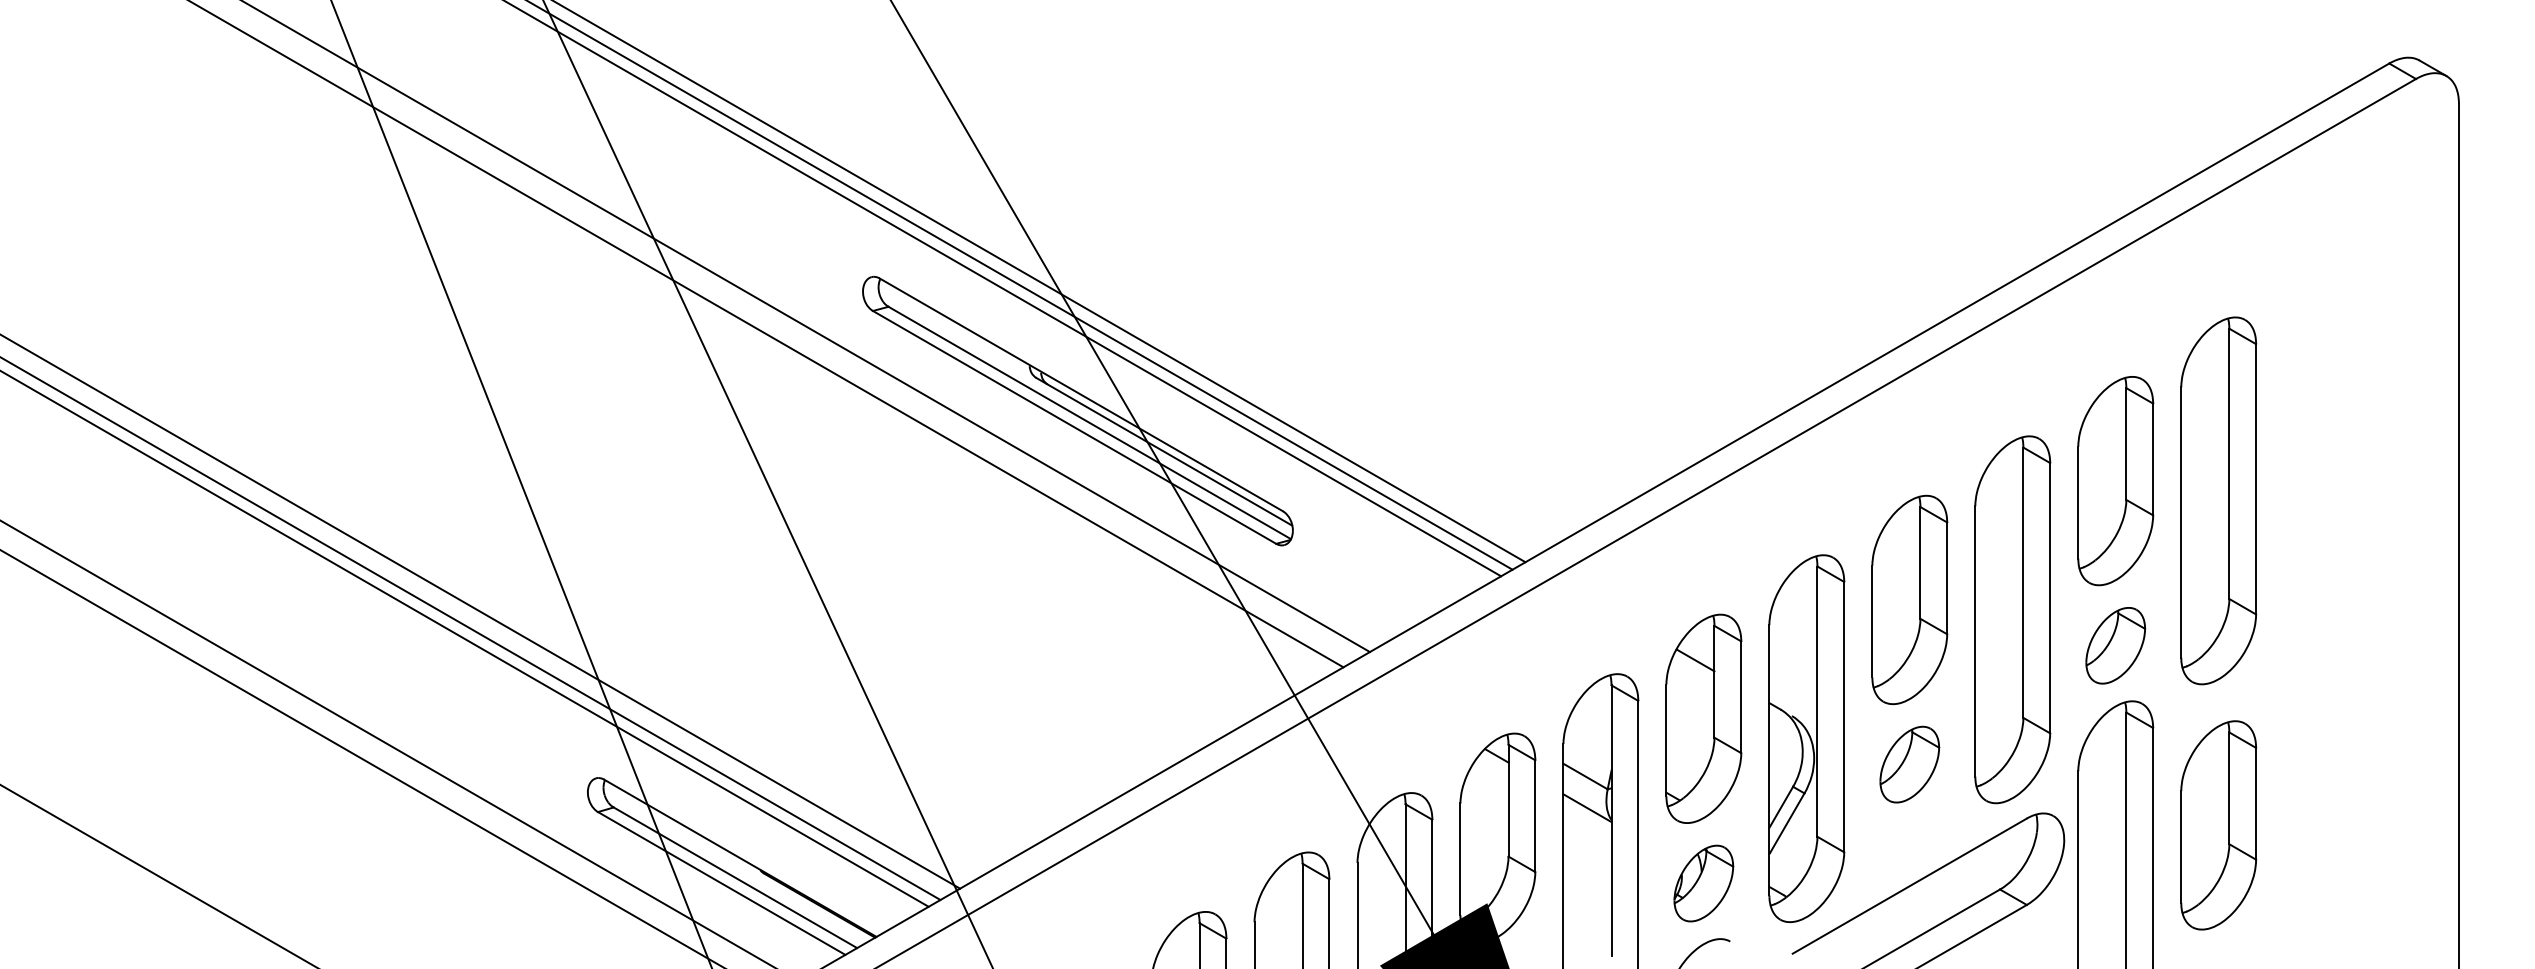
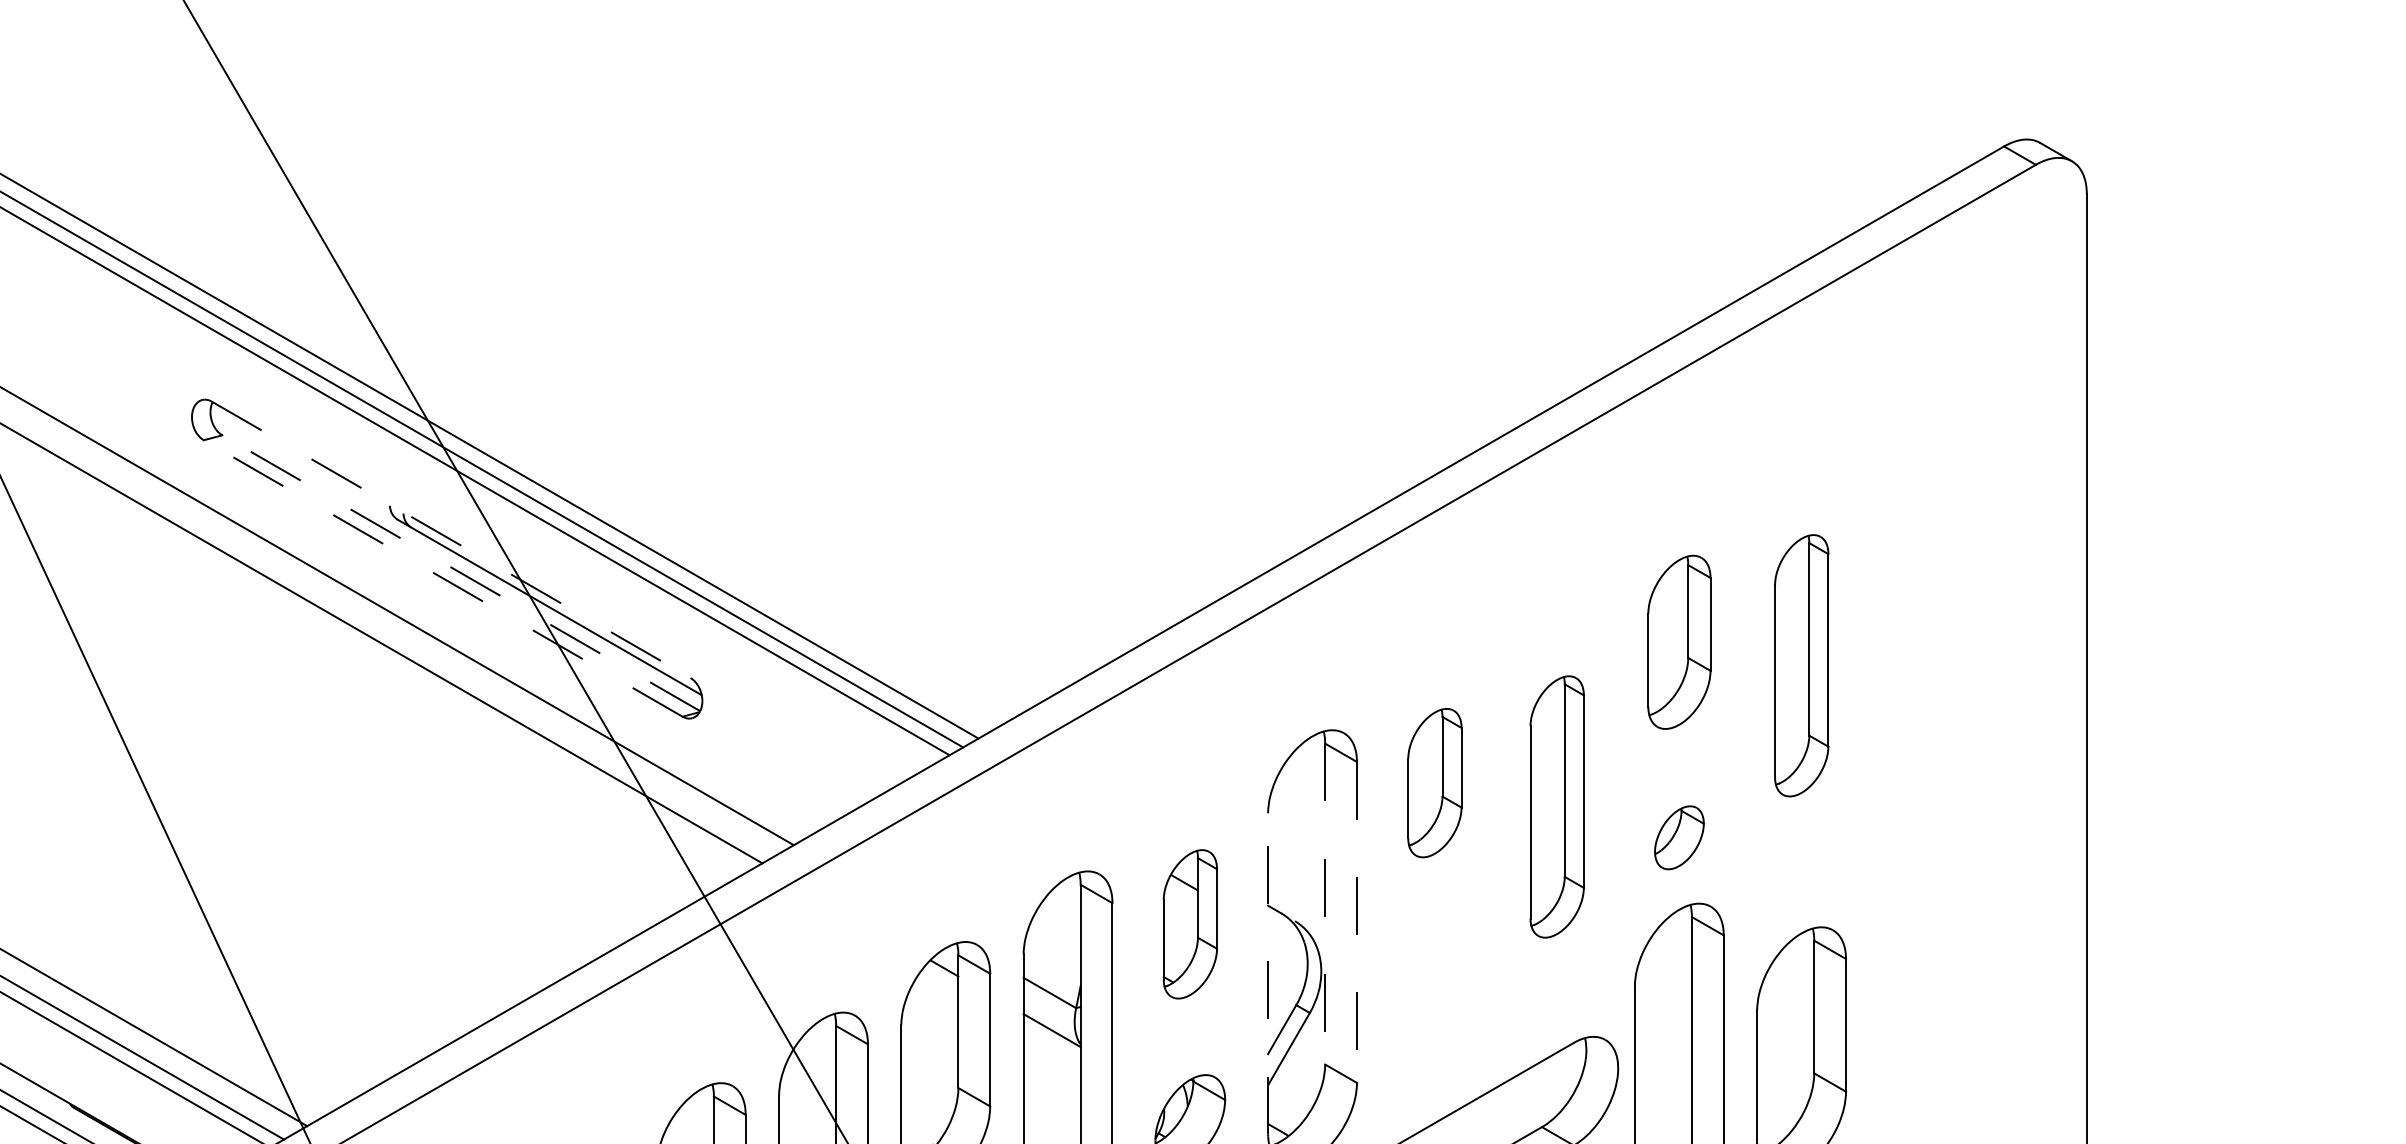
line: (1081, 394) -> (451, 539), solid -> dashed
line: (1089, 422) -> (460, 572), solid -> dashed
line: (1074, 427) -> (443, 578), solid -> dashed
part: (2115, 481) -> (1679, 642), size x0.7
part: (2218, 500) -> (1801, 665), size x0.6
part: (1909, 599) -> (1434, 782), size x0.6
part: (2012, 619) -> (1556, 806), size x0.6
part: (2115, 645) -> (1679, 837), size x0.7
line: (1817, 702) -> (1325, 905), solid -> dashed
line: (1844, 717) -> (1357, 922), solid -> dashed
part: (1703, 718) -> (1189, 924), size x0.6
line: (1769, 759) -> (1268, 972), solid -> dashed
part: (1909, 764) -> (1434, 978), removed

